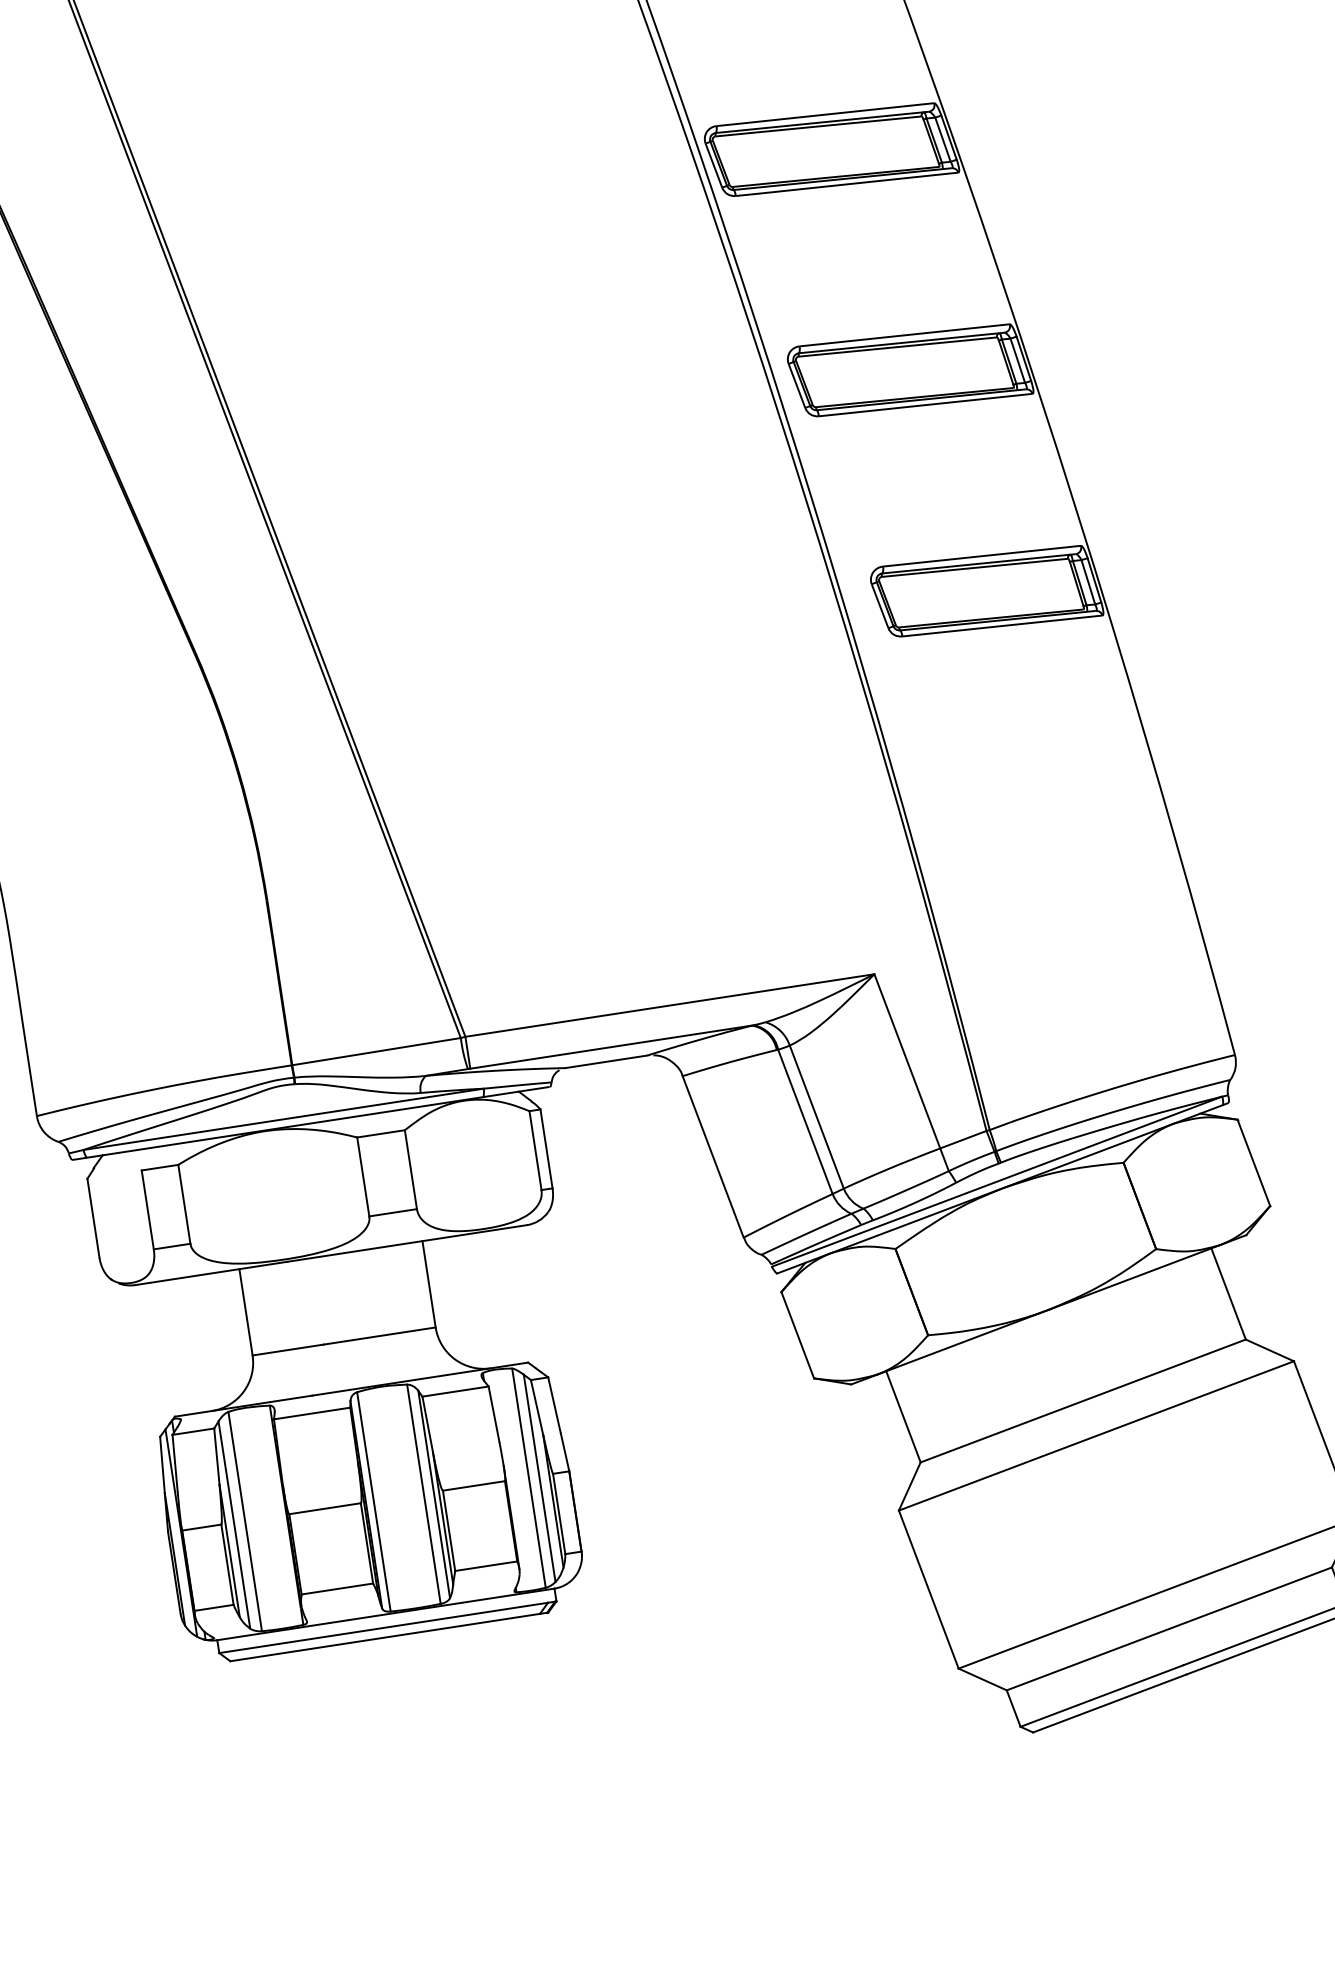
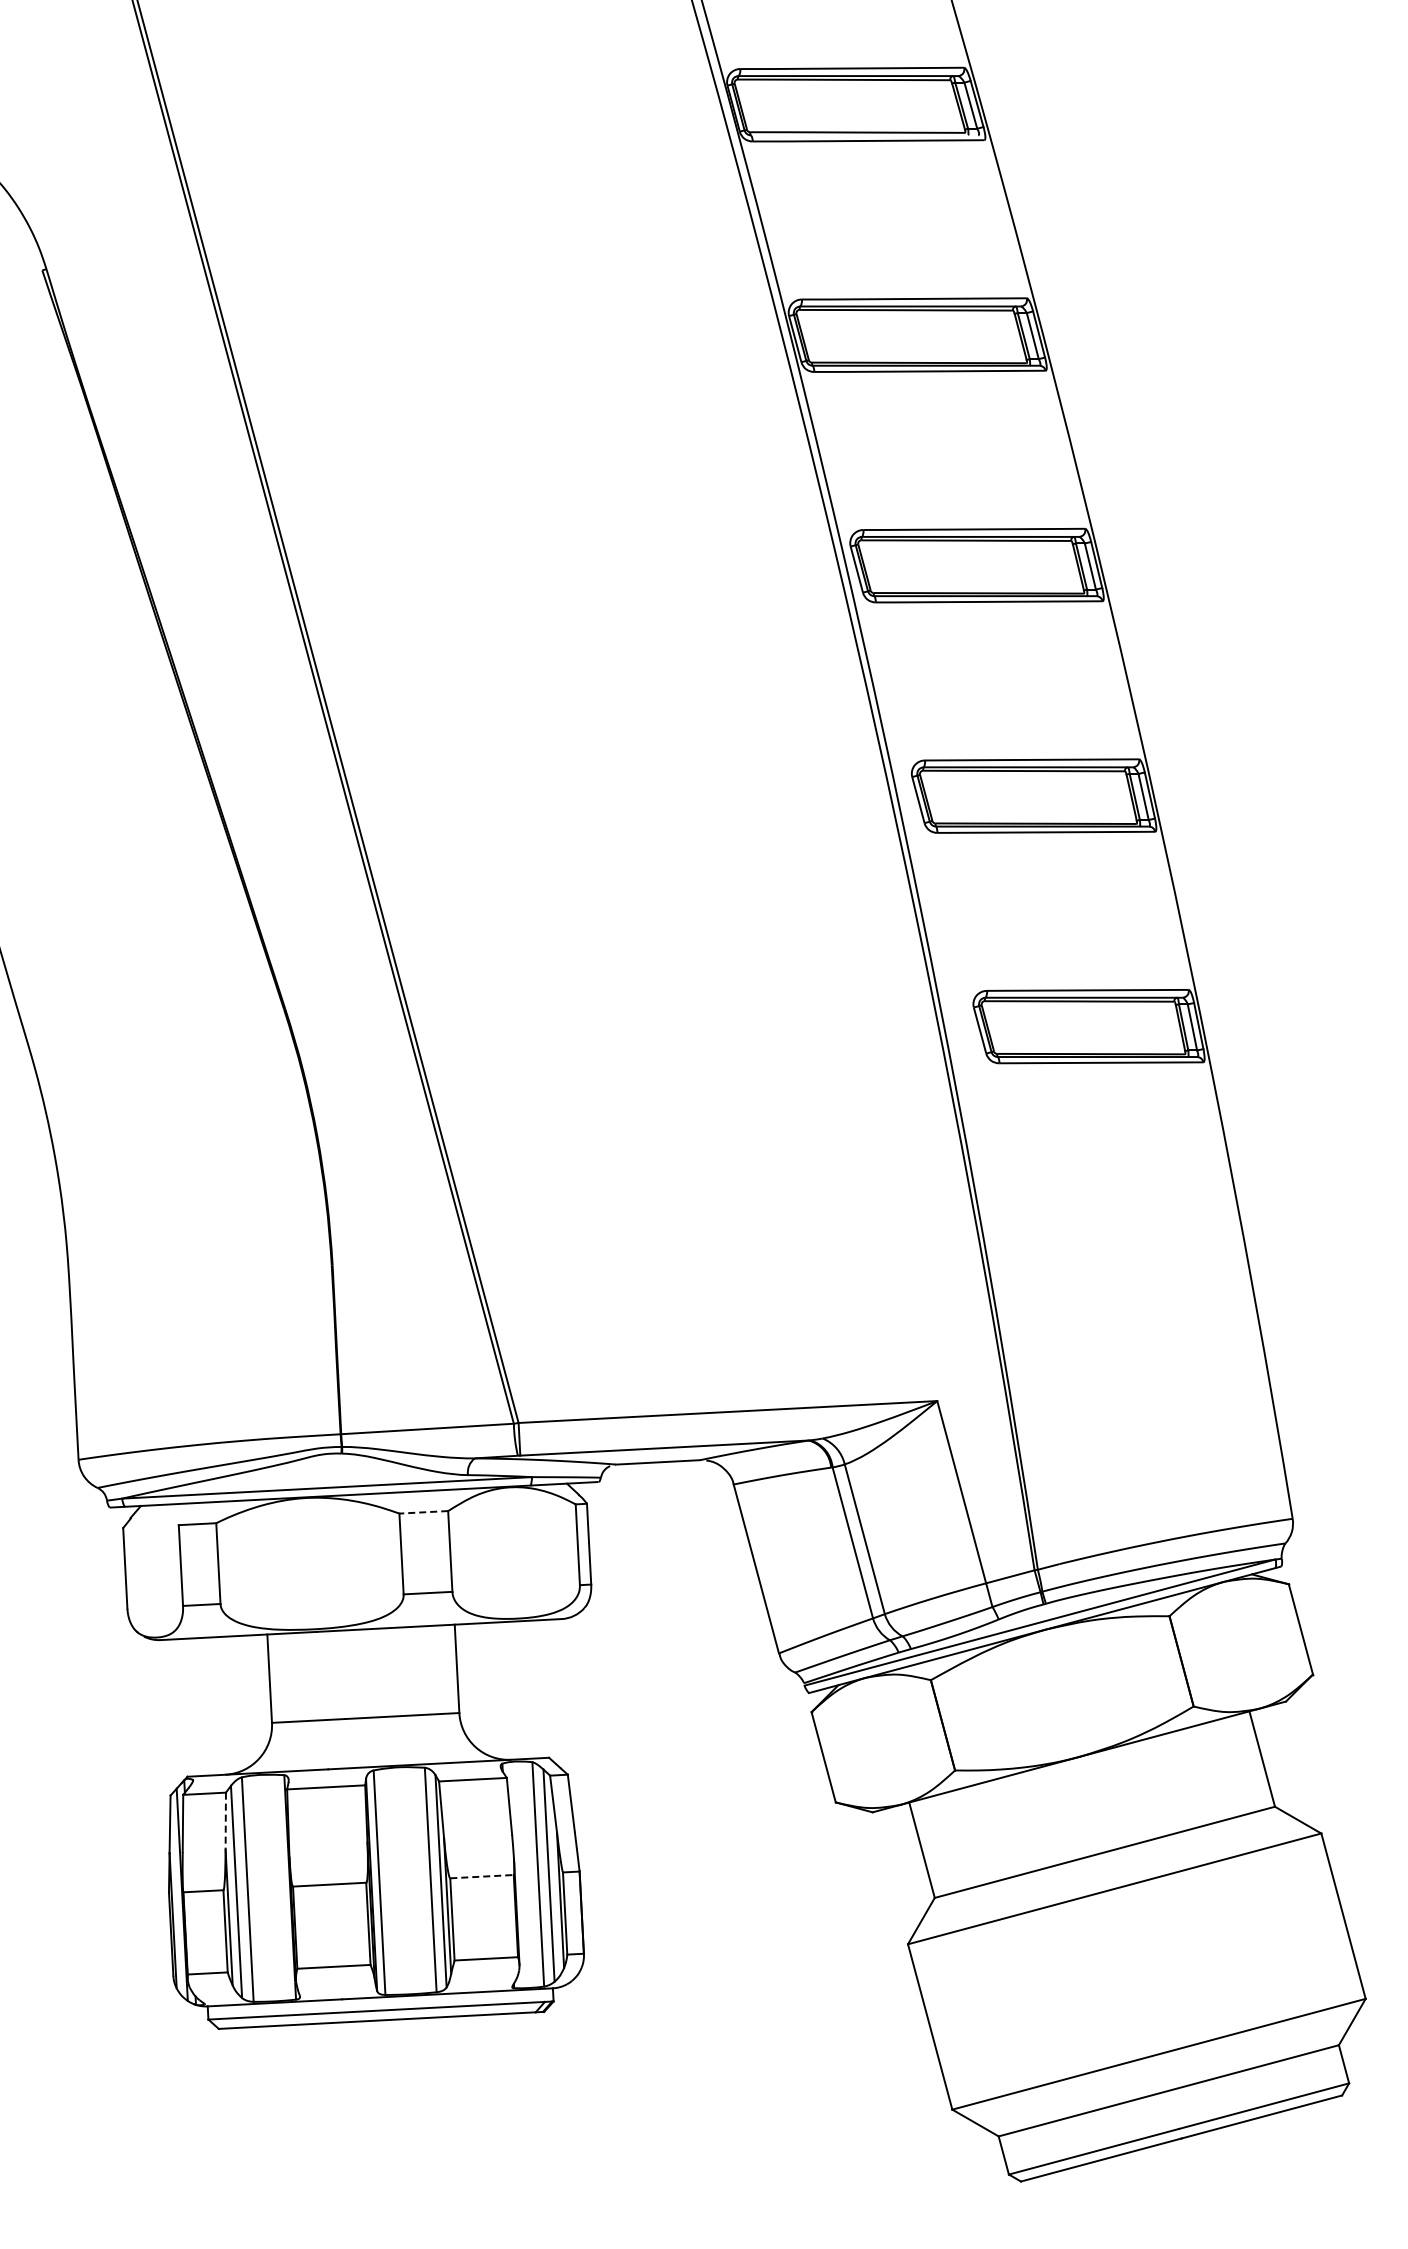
line: (380, 1134) -> (423, 1512), solid -> dashed
line: (216, 1456) -> (225, 1821), solid -> dashed
line: (474, 1485) -> (482, 1876), solid -> dashed

